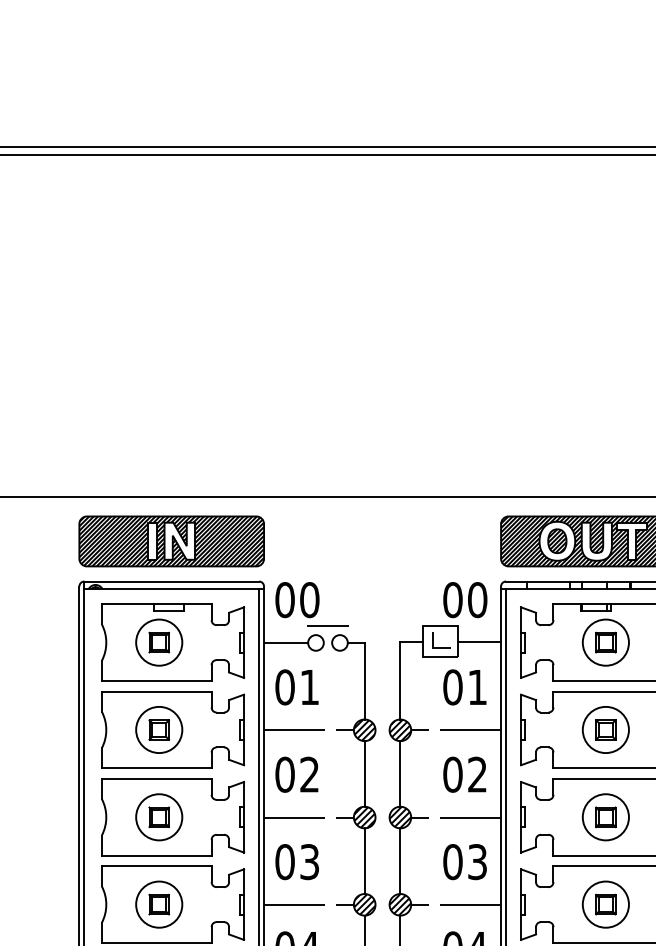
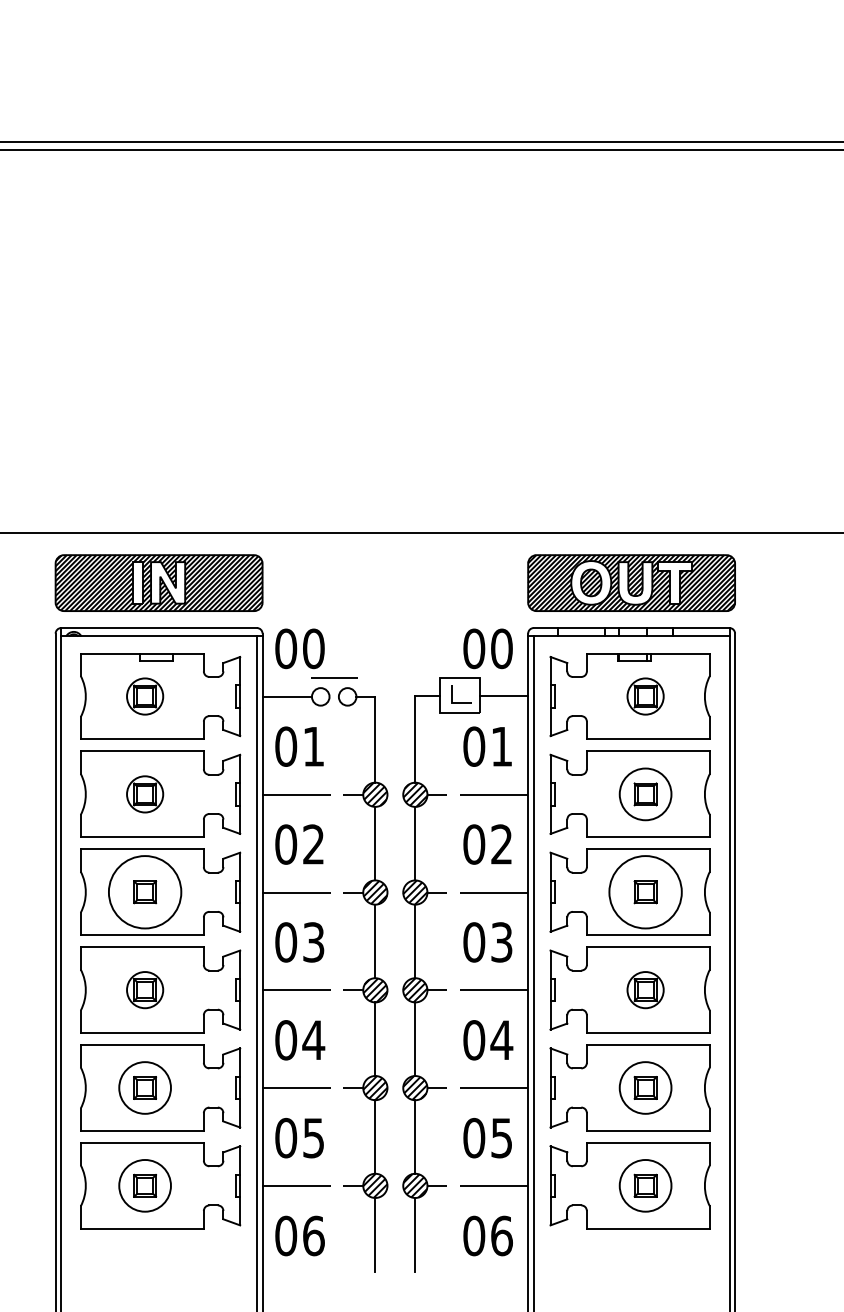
circle: (158, 642) -> (144, 696), size x0.7
circle: (605, 642) -> (645, 696), size x0.7
circle: (158, 730) -> (144, 794), size x0.7
circle: (158, 817) -> (144, 892), size x1.4
circle: (605, 817) -> (645, 892), size x1.4
circle: (158, 904) -> (144, 989), size x0.7
circle: (605, 904) -> (645, 989), size x0.7

